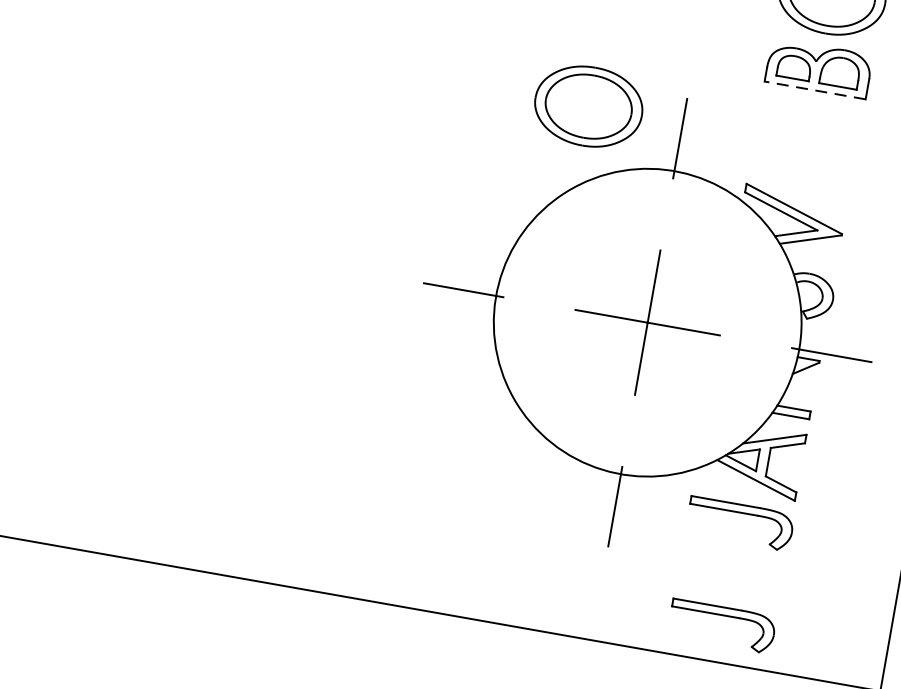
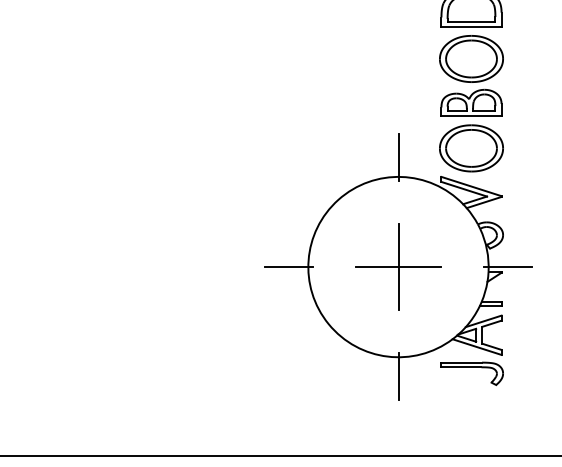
line: (815, 91) -> (471, 116), dashed -> solid
part: (588, 106) -> (471, 148), moved
part: (720, 625) -> (471, 434), removed

